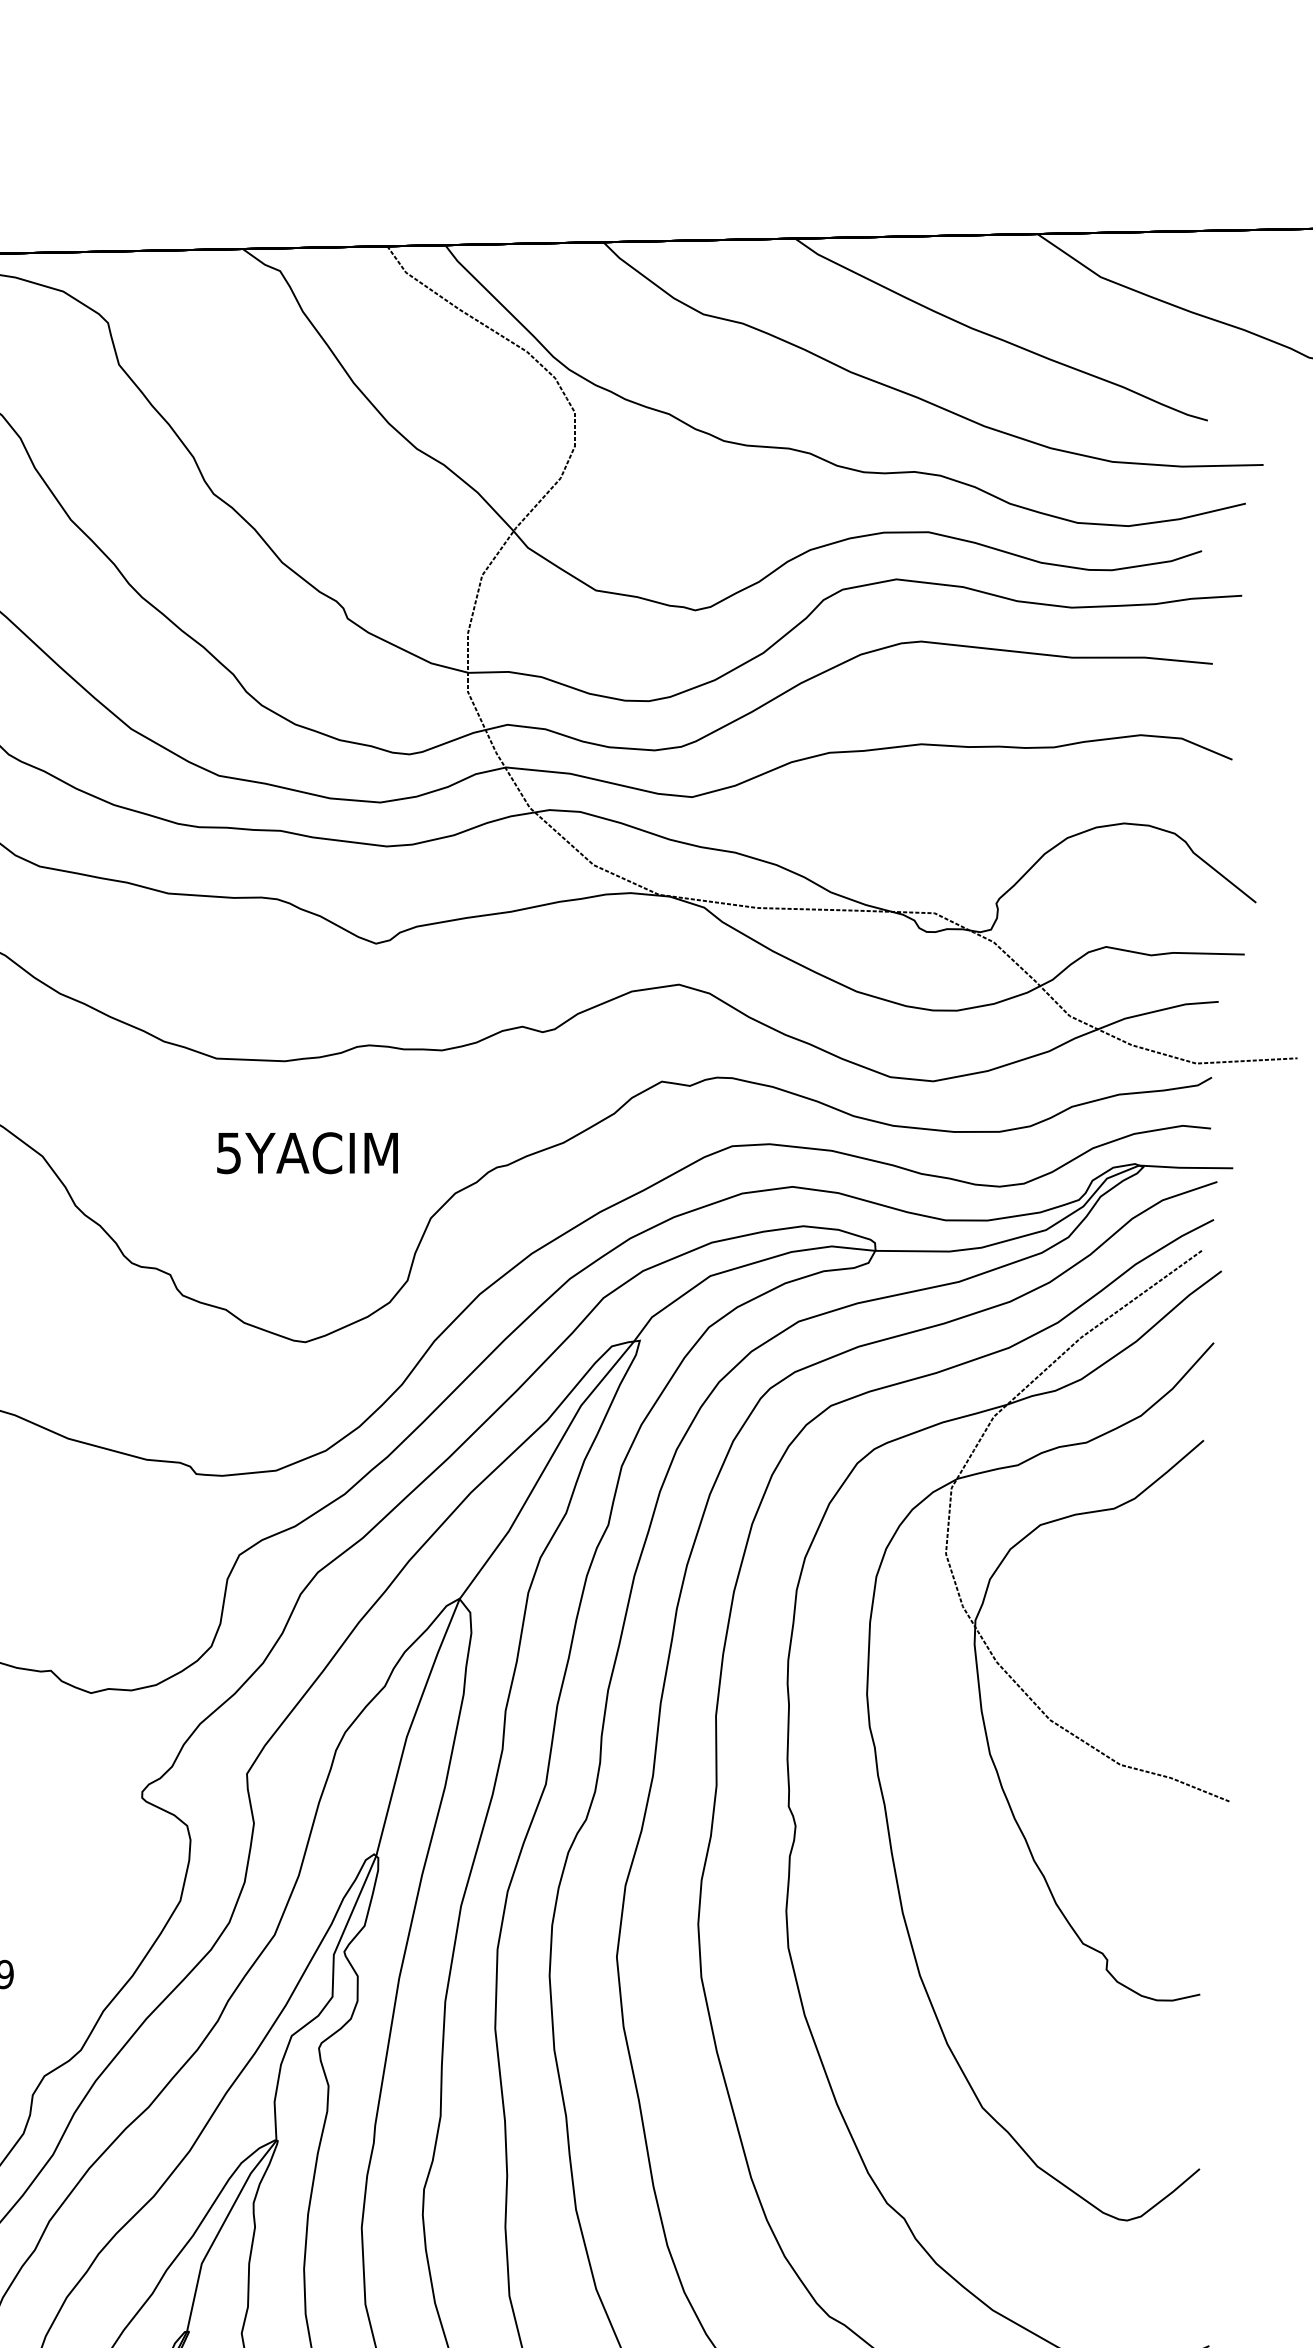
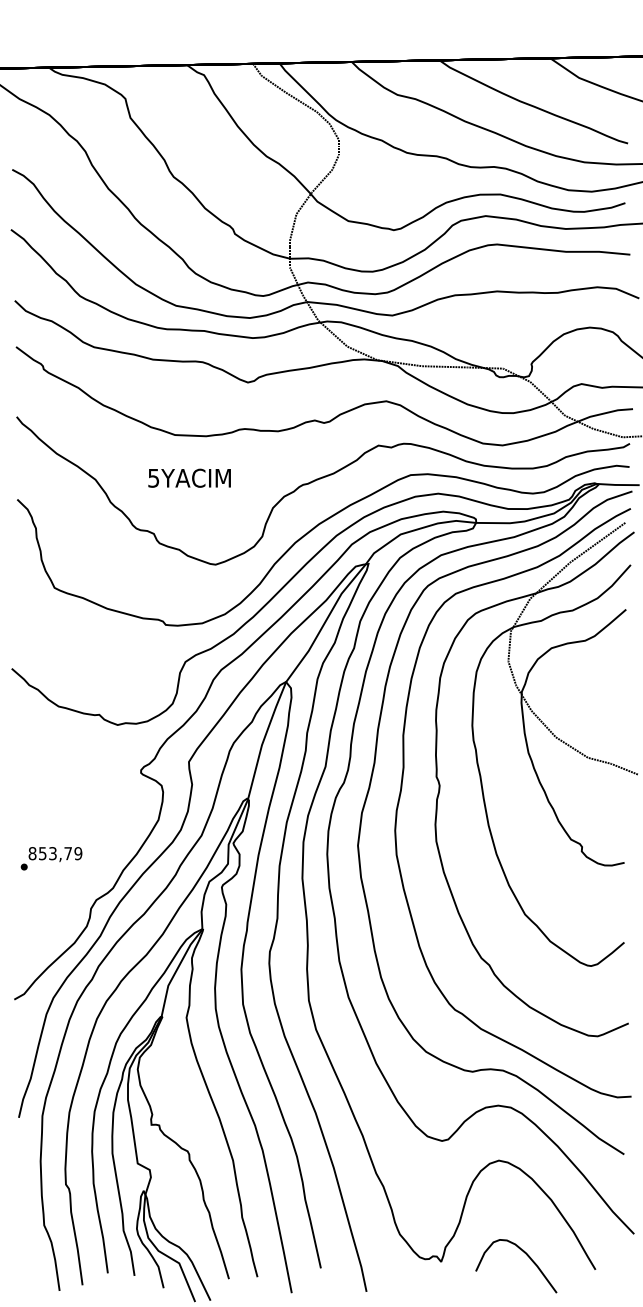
text: (307, 1151) -> (189, 477), moved

